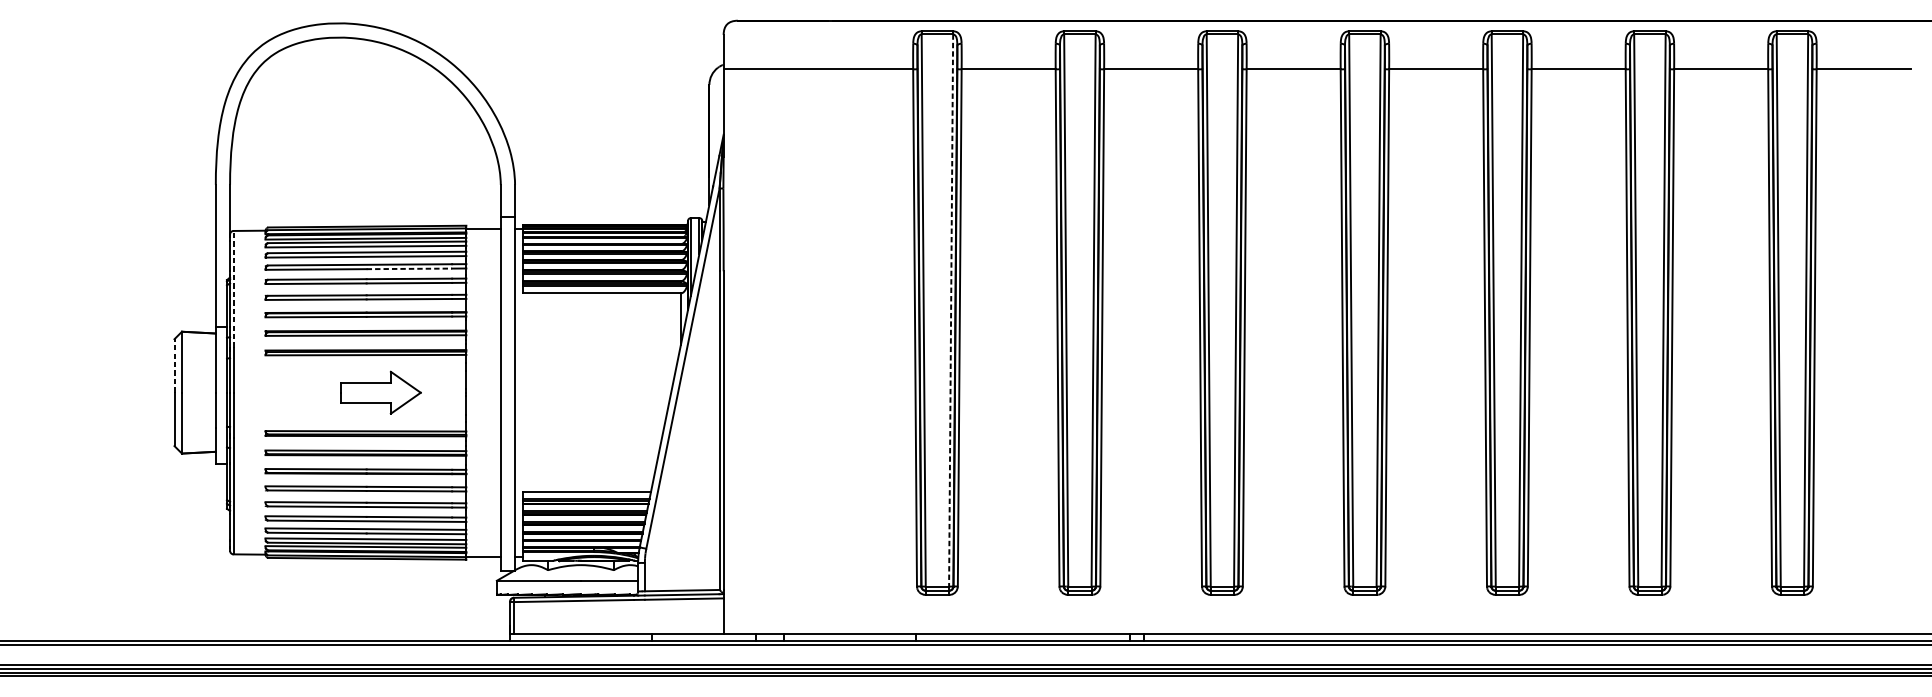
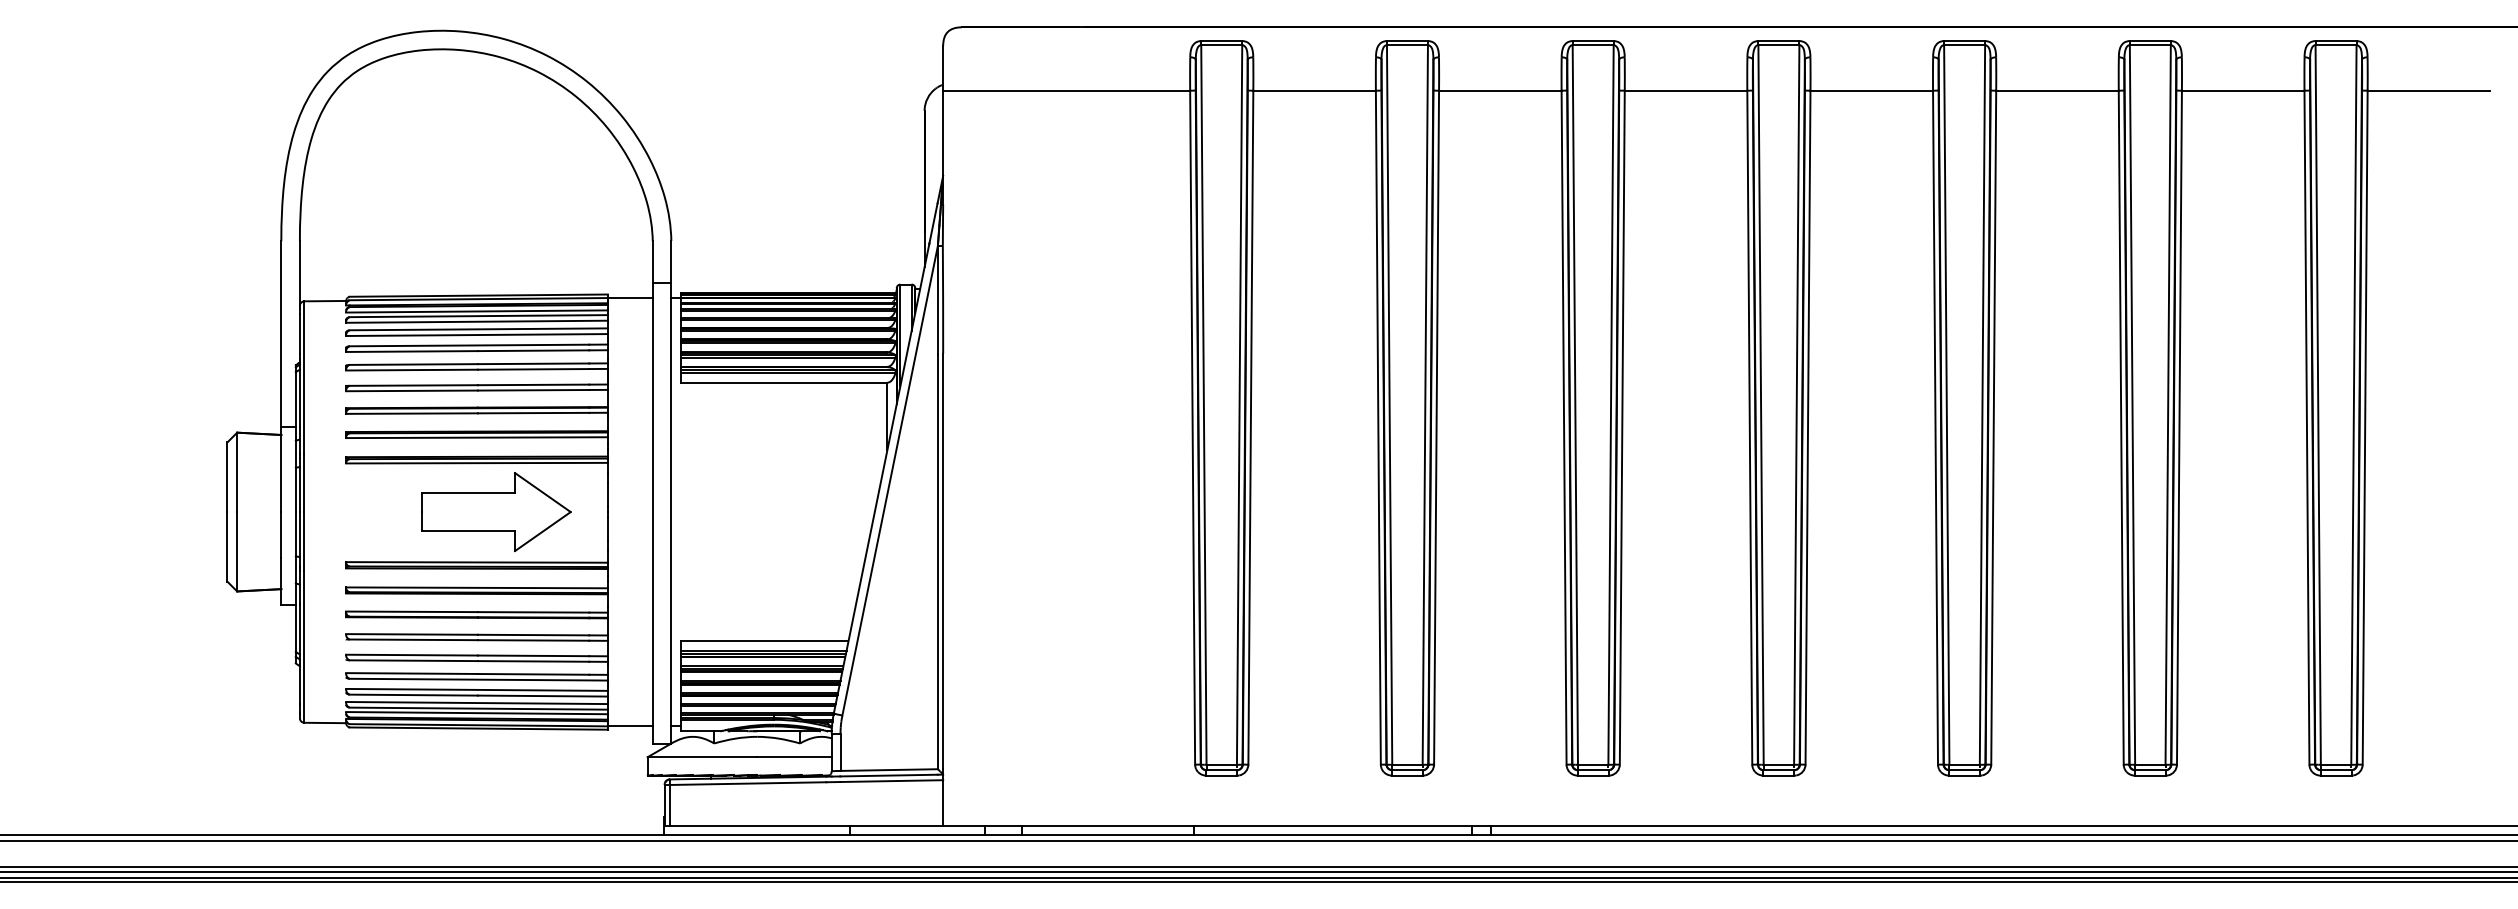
line: (409, 268) -> (533, 350), dashed -> solid
line: (233, 288) -> (304, 376), dashed -> solid
line: (951, 310) -> (1239, 404), dashed -> solid
line: (174, 366) -> (227, 477), dashed -> solid
part: (380, 393) -> (496, 512), size x1.43

